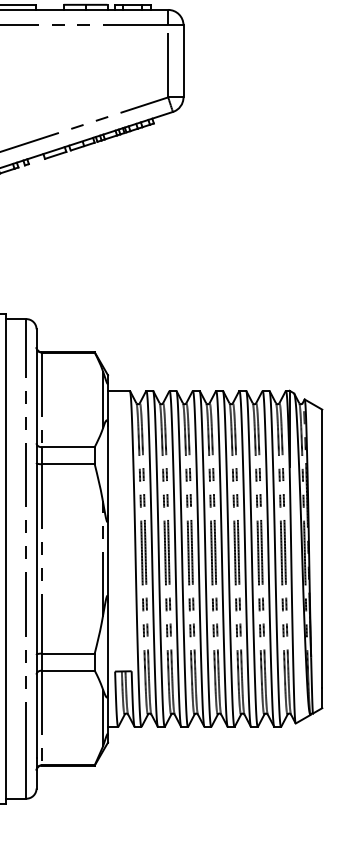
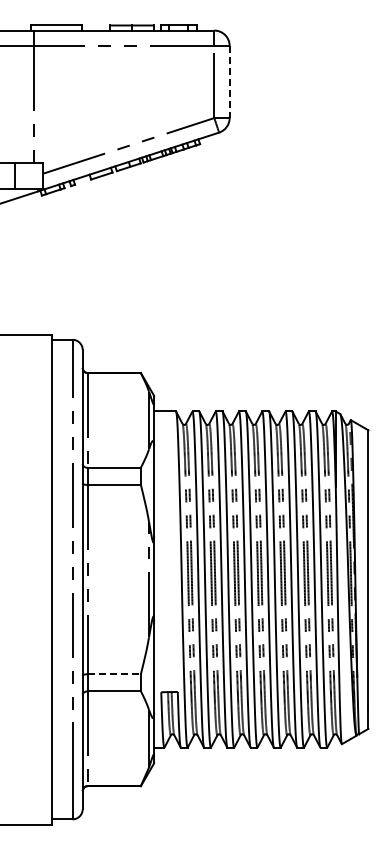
line: (183, 61) -> (229, 82), solid -> dashed
line: (68, 653) -> (114, 674), solid -> dashed

